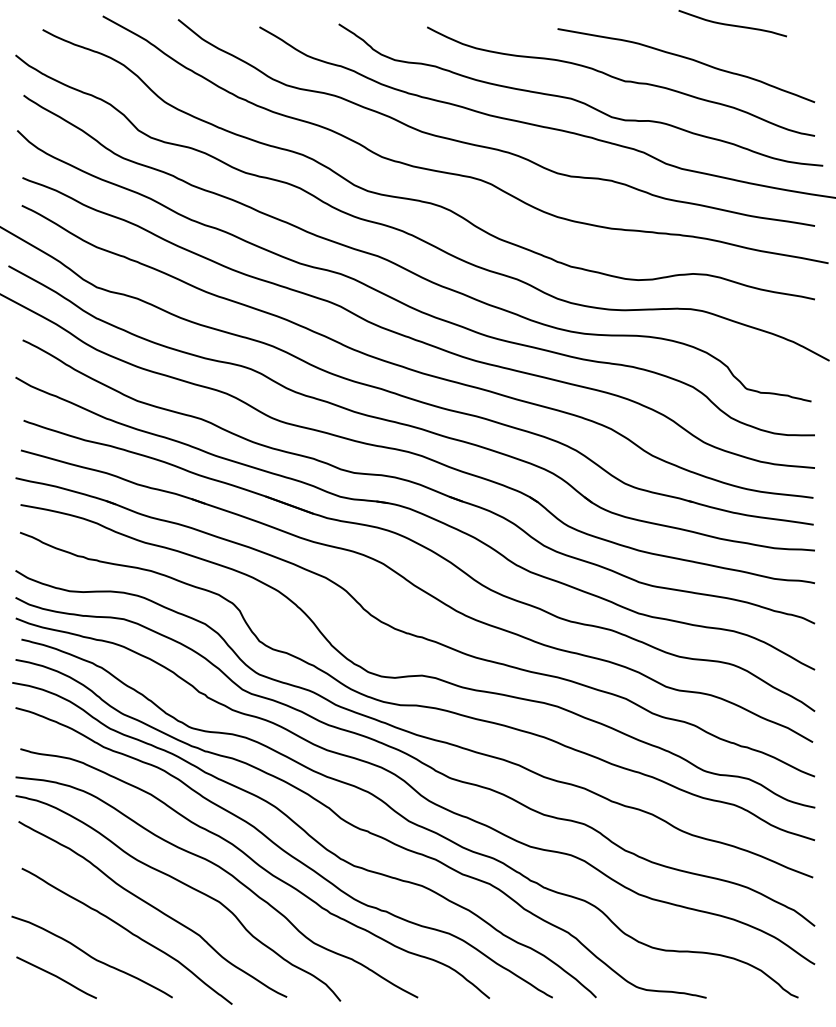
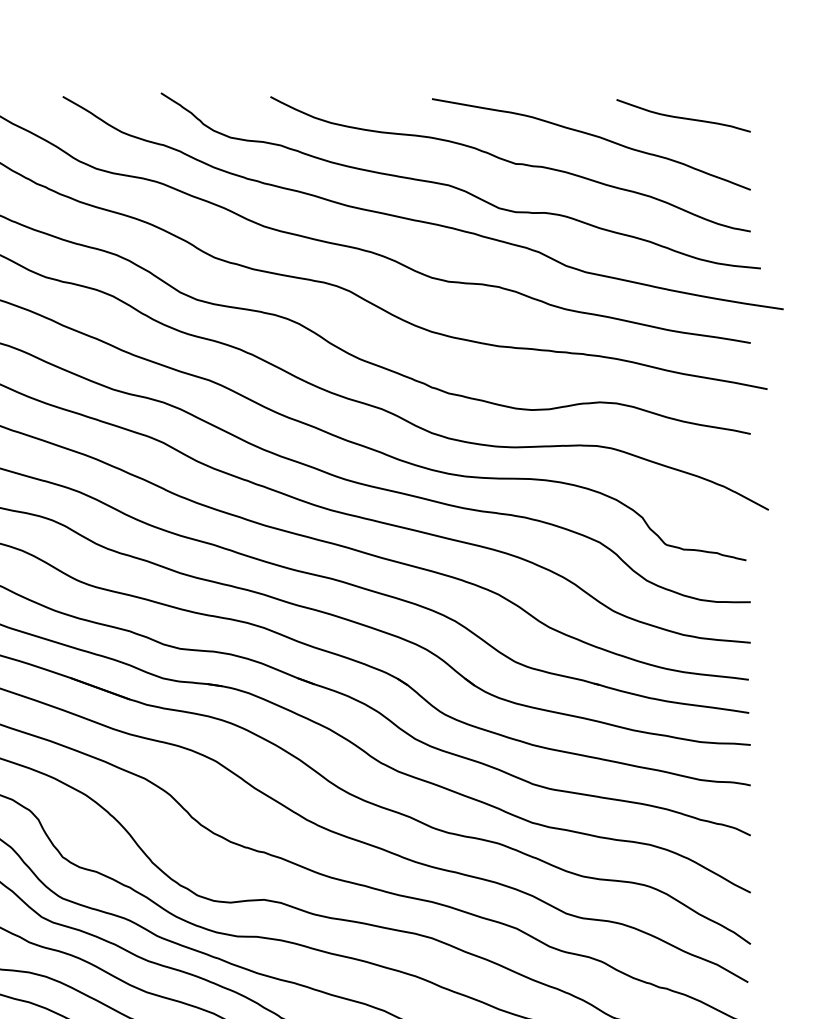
curve: (732, 24) -> (683, 117), moved

